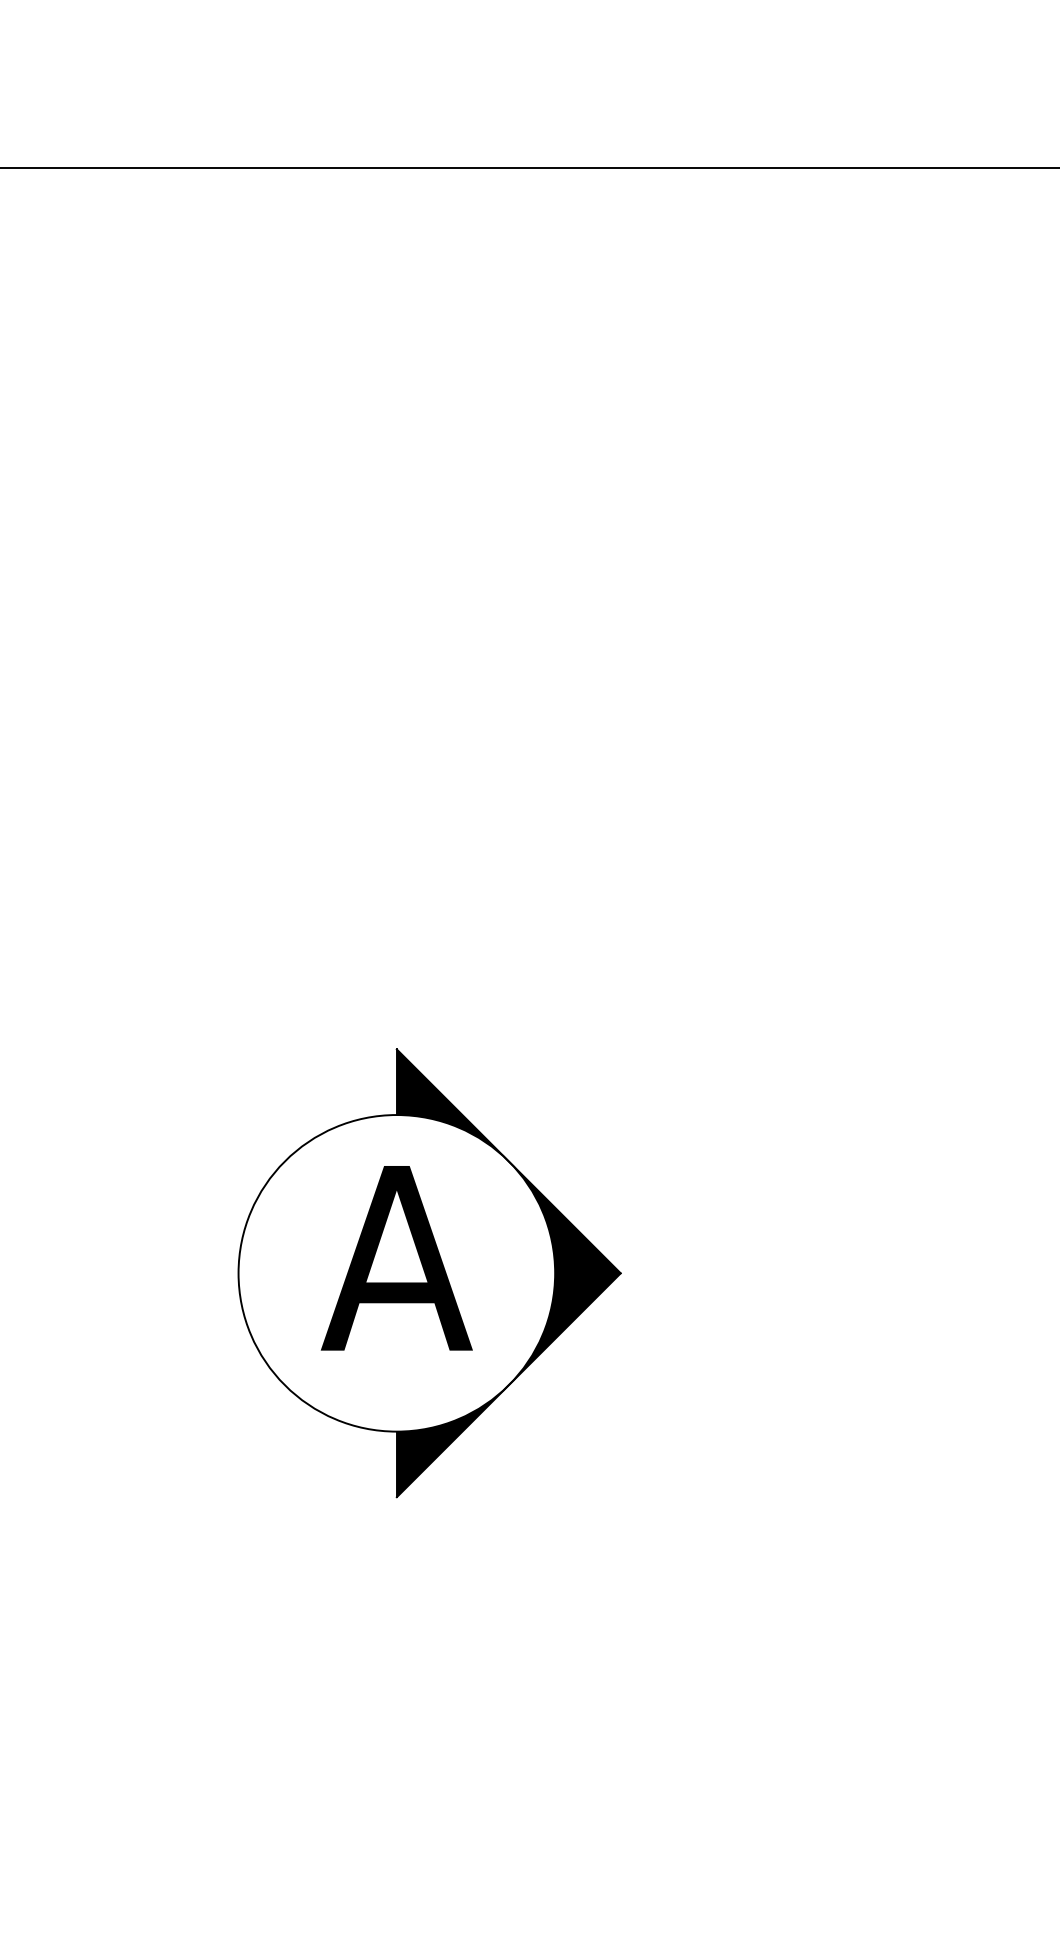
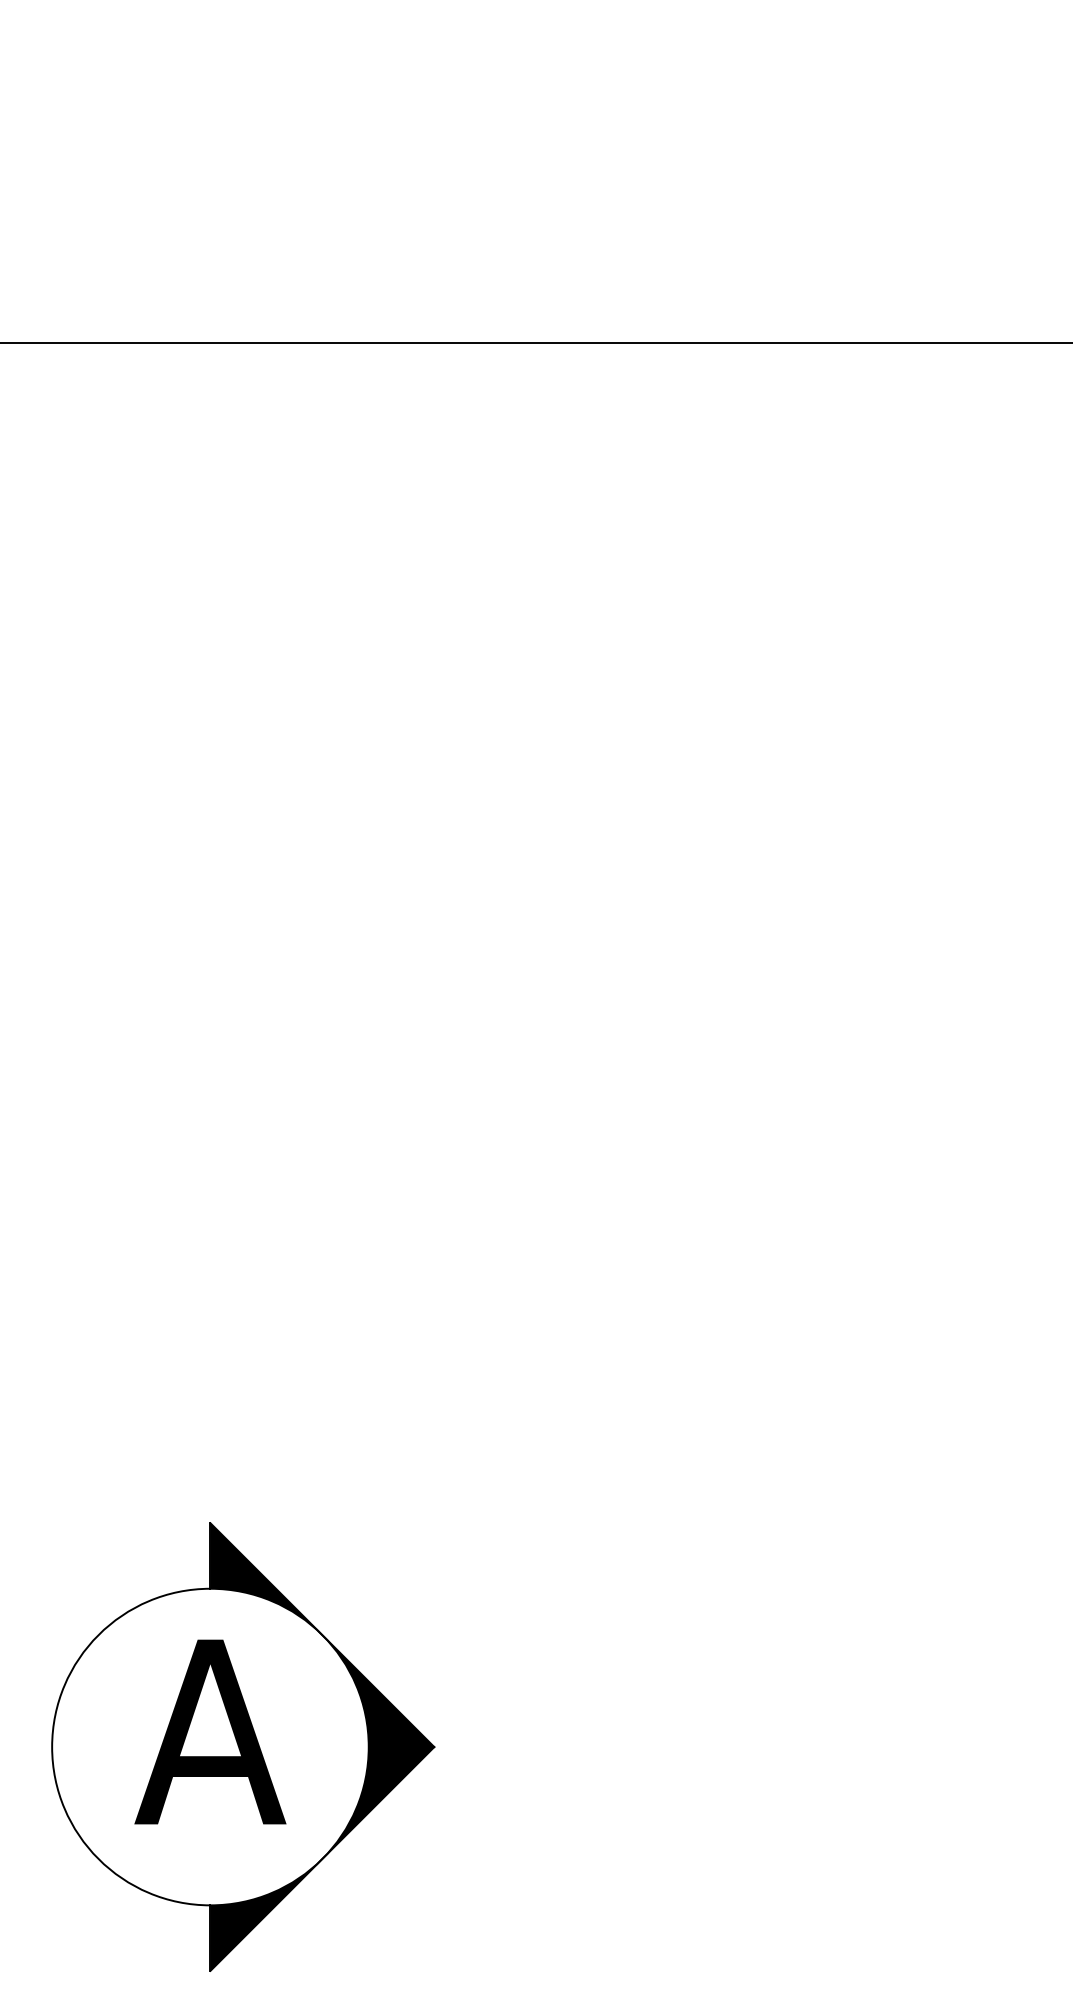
part: (429, 1272) -> (243, 1746), moved

